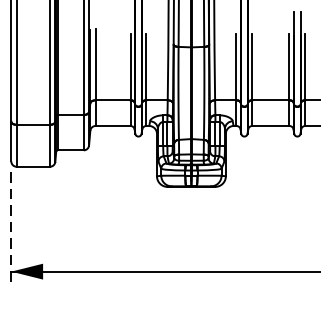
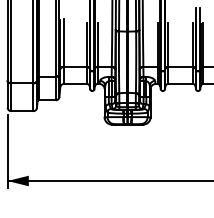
line: (11, 227) -> (7, 151), dashed -> solid

